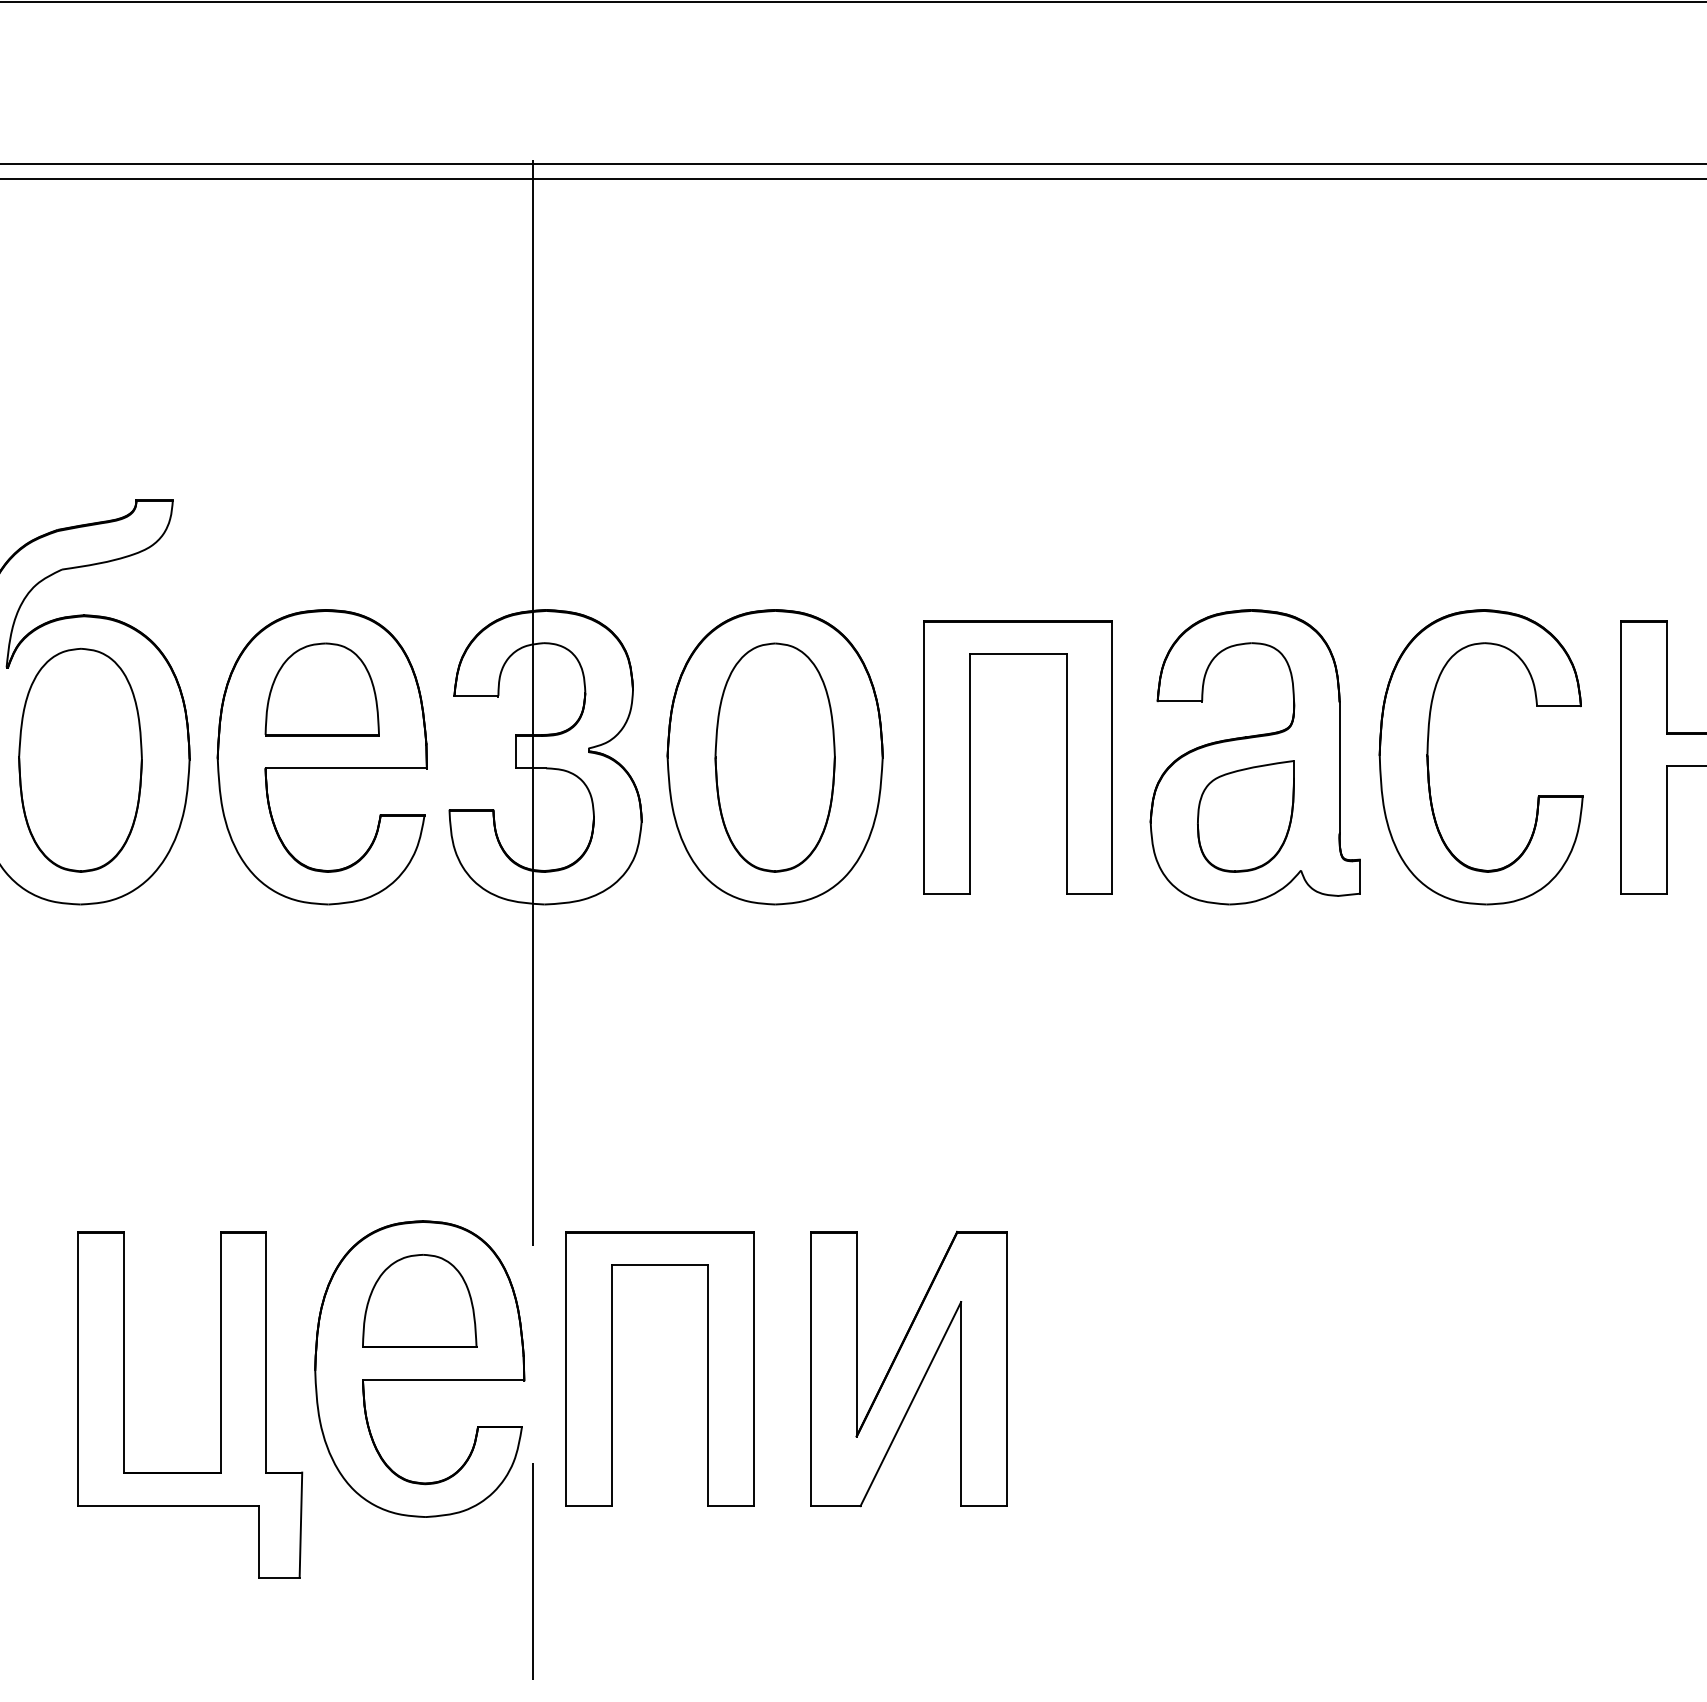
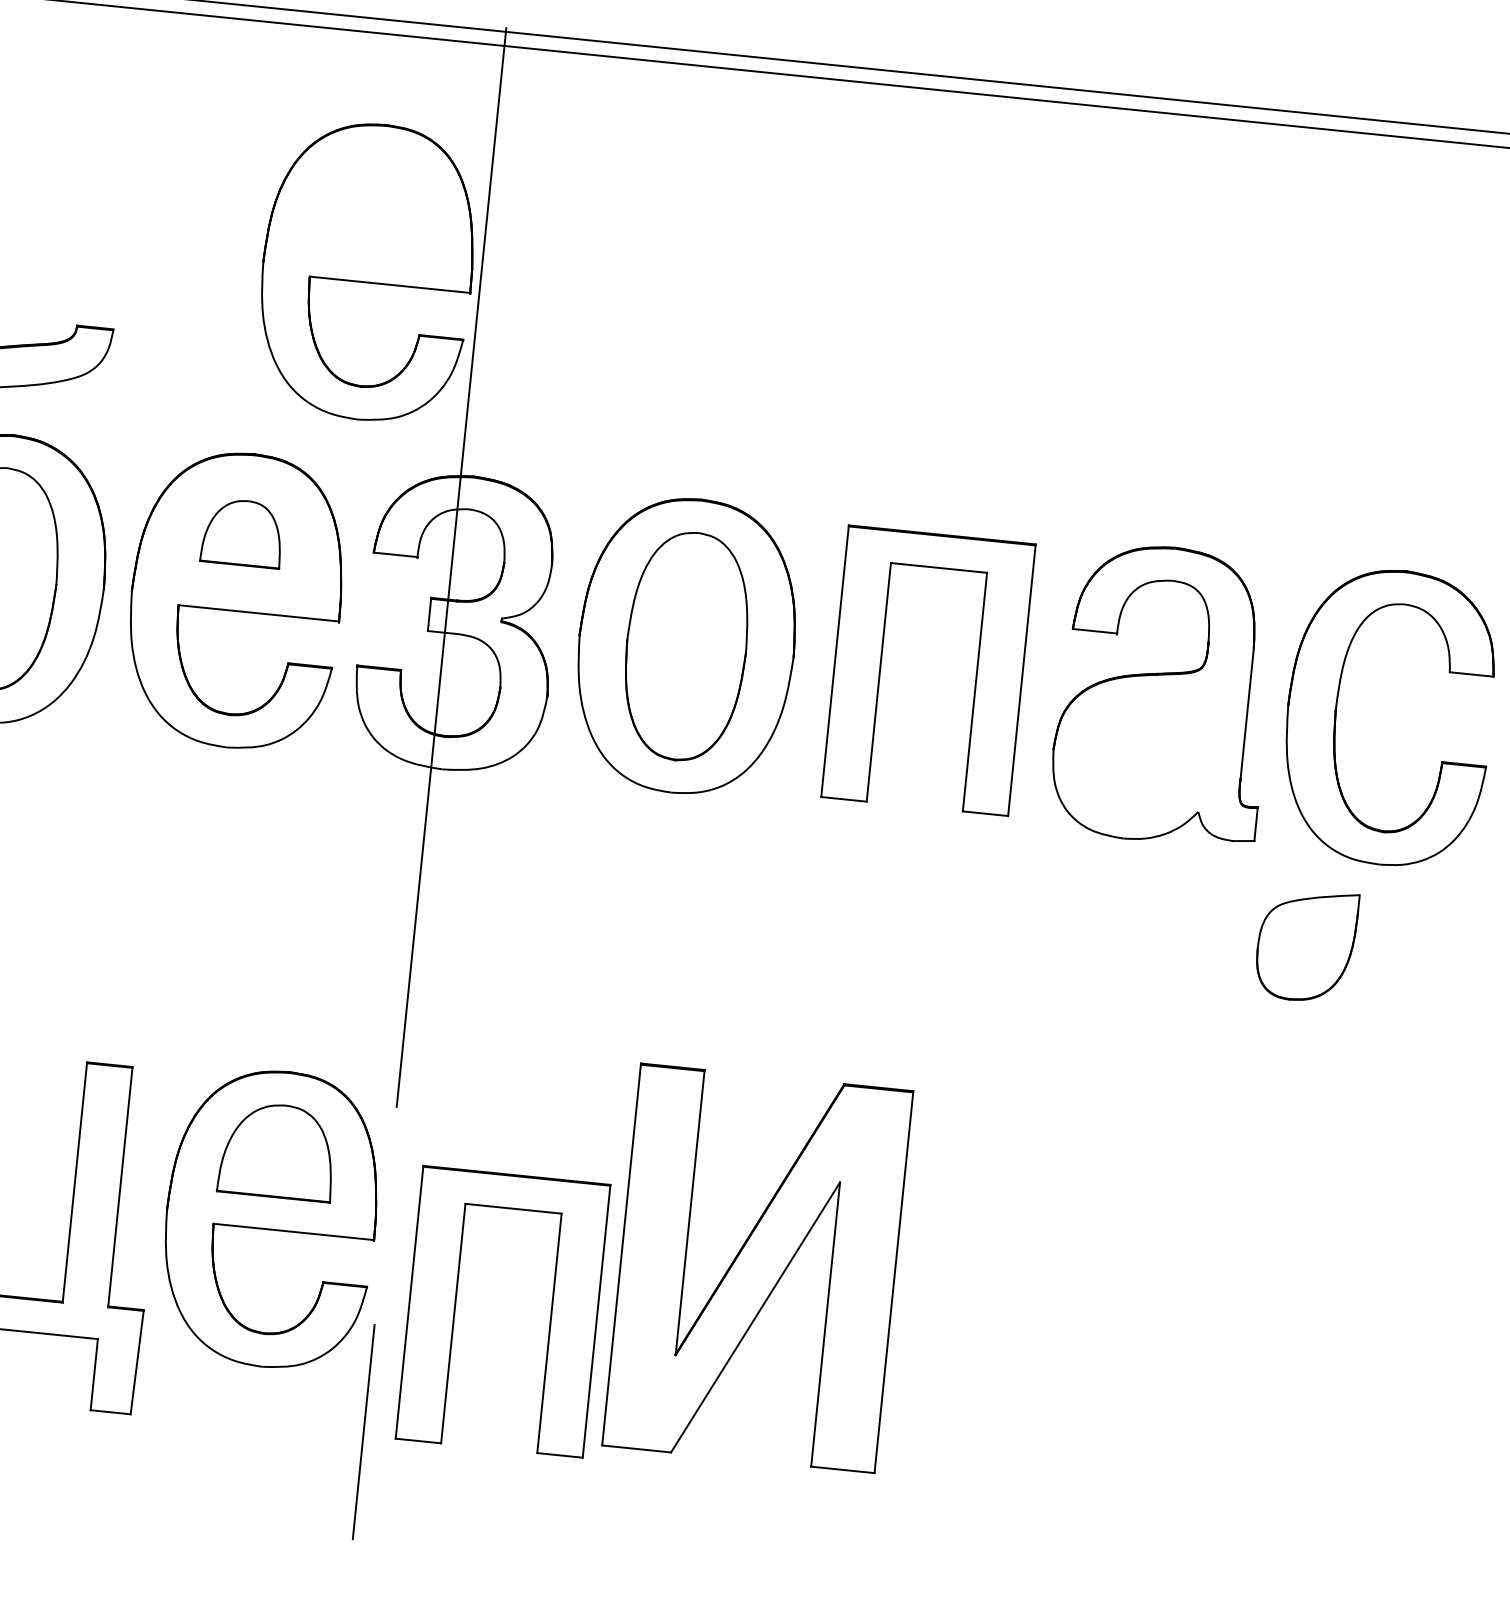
part: (419, 416) -> (367, 271), added
part: (321, 689) -> (242, 532), size x0.7
part: (1245, 816) -> (1305, 945), moved
part: (612, 1368) -> (456, 1306), moved
part: (908, 1368) -> (757, 1267), size x1.4

